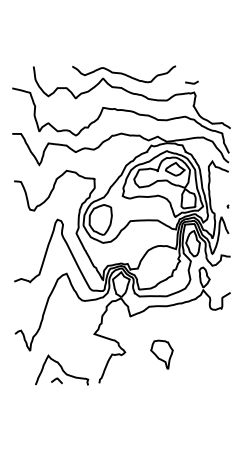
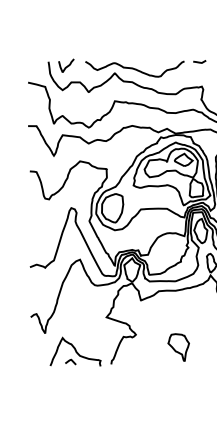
curve: (51, 71) -> (65, 66), added
line: (191, 82) -> (199, 61), moved
part: (161, 354) -> (178, 347), moved

